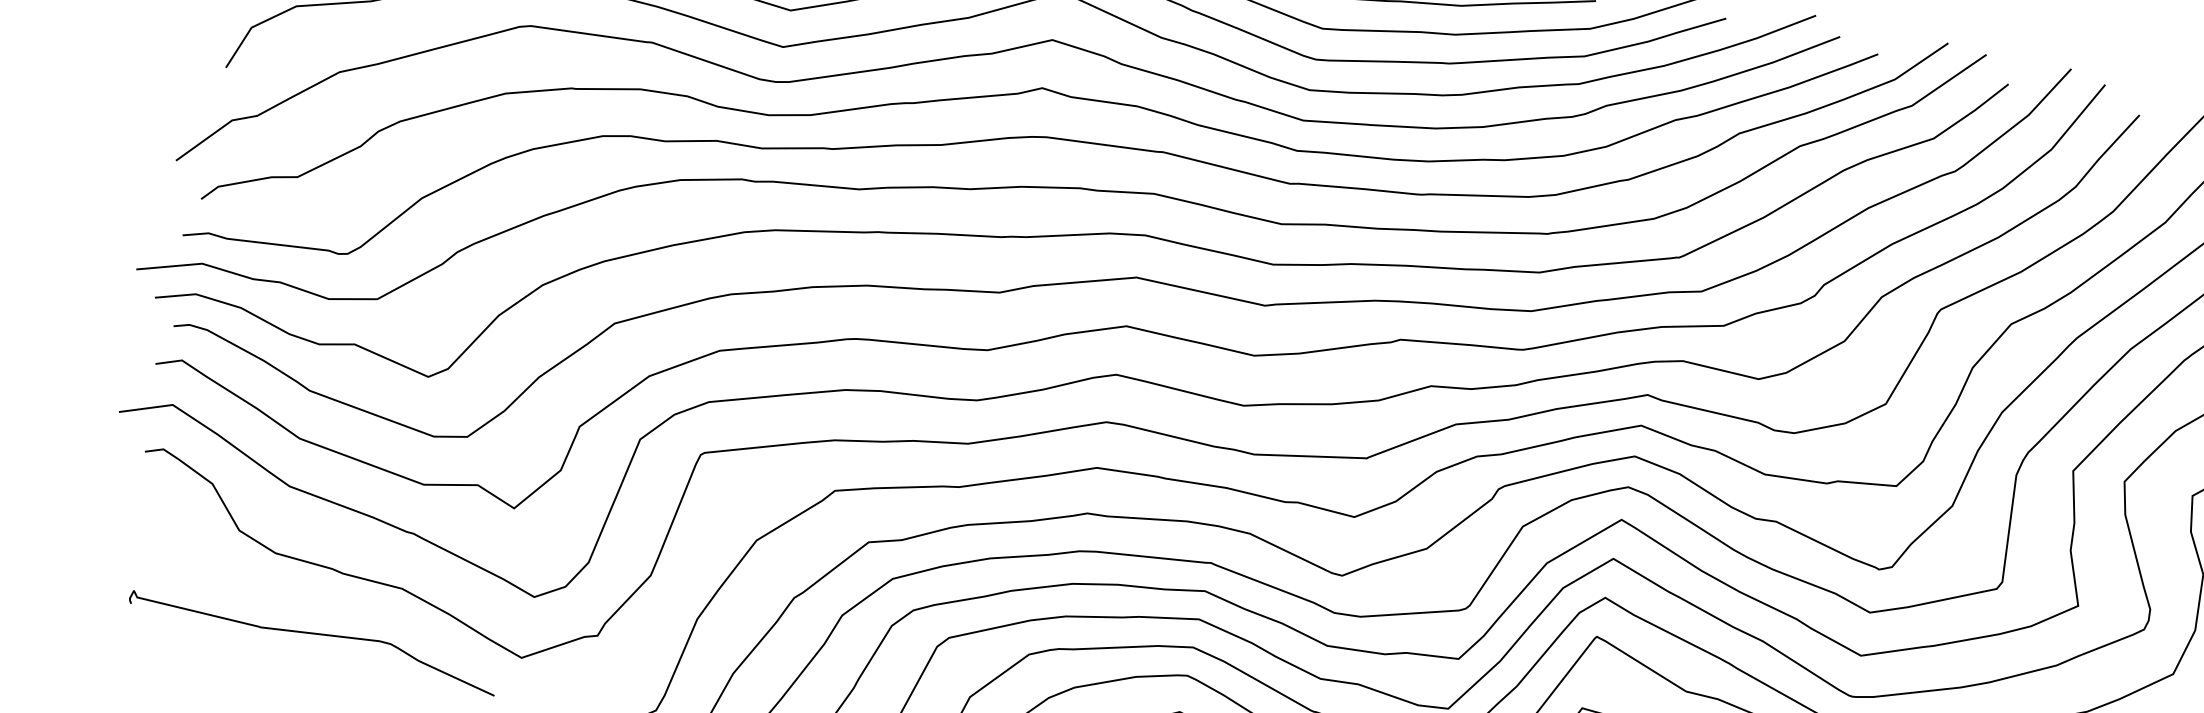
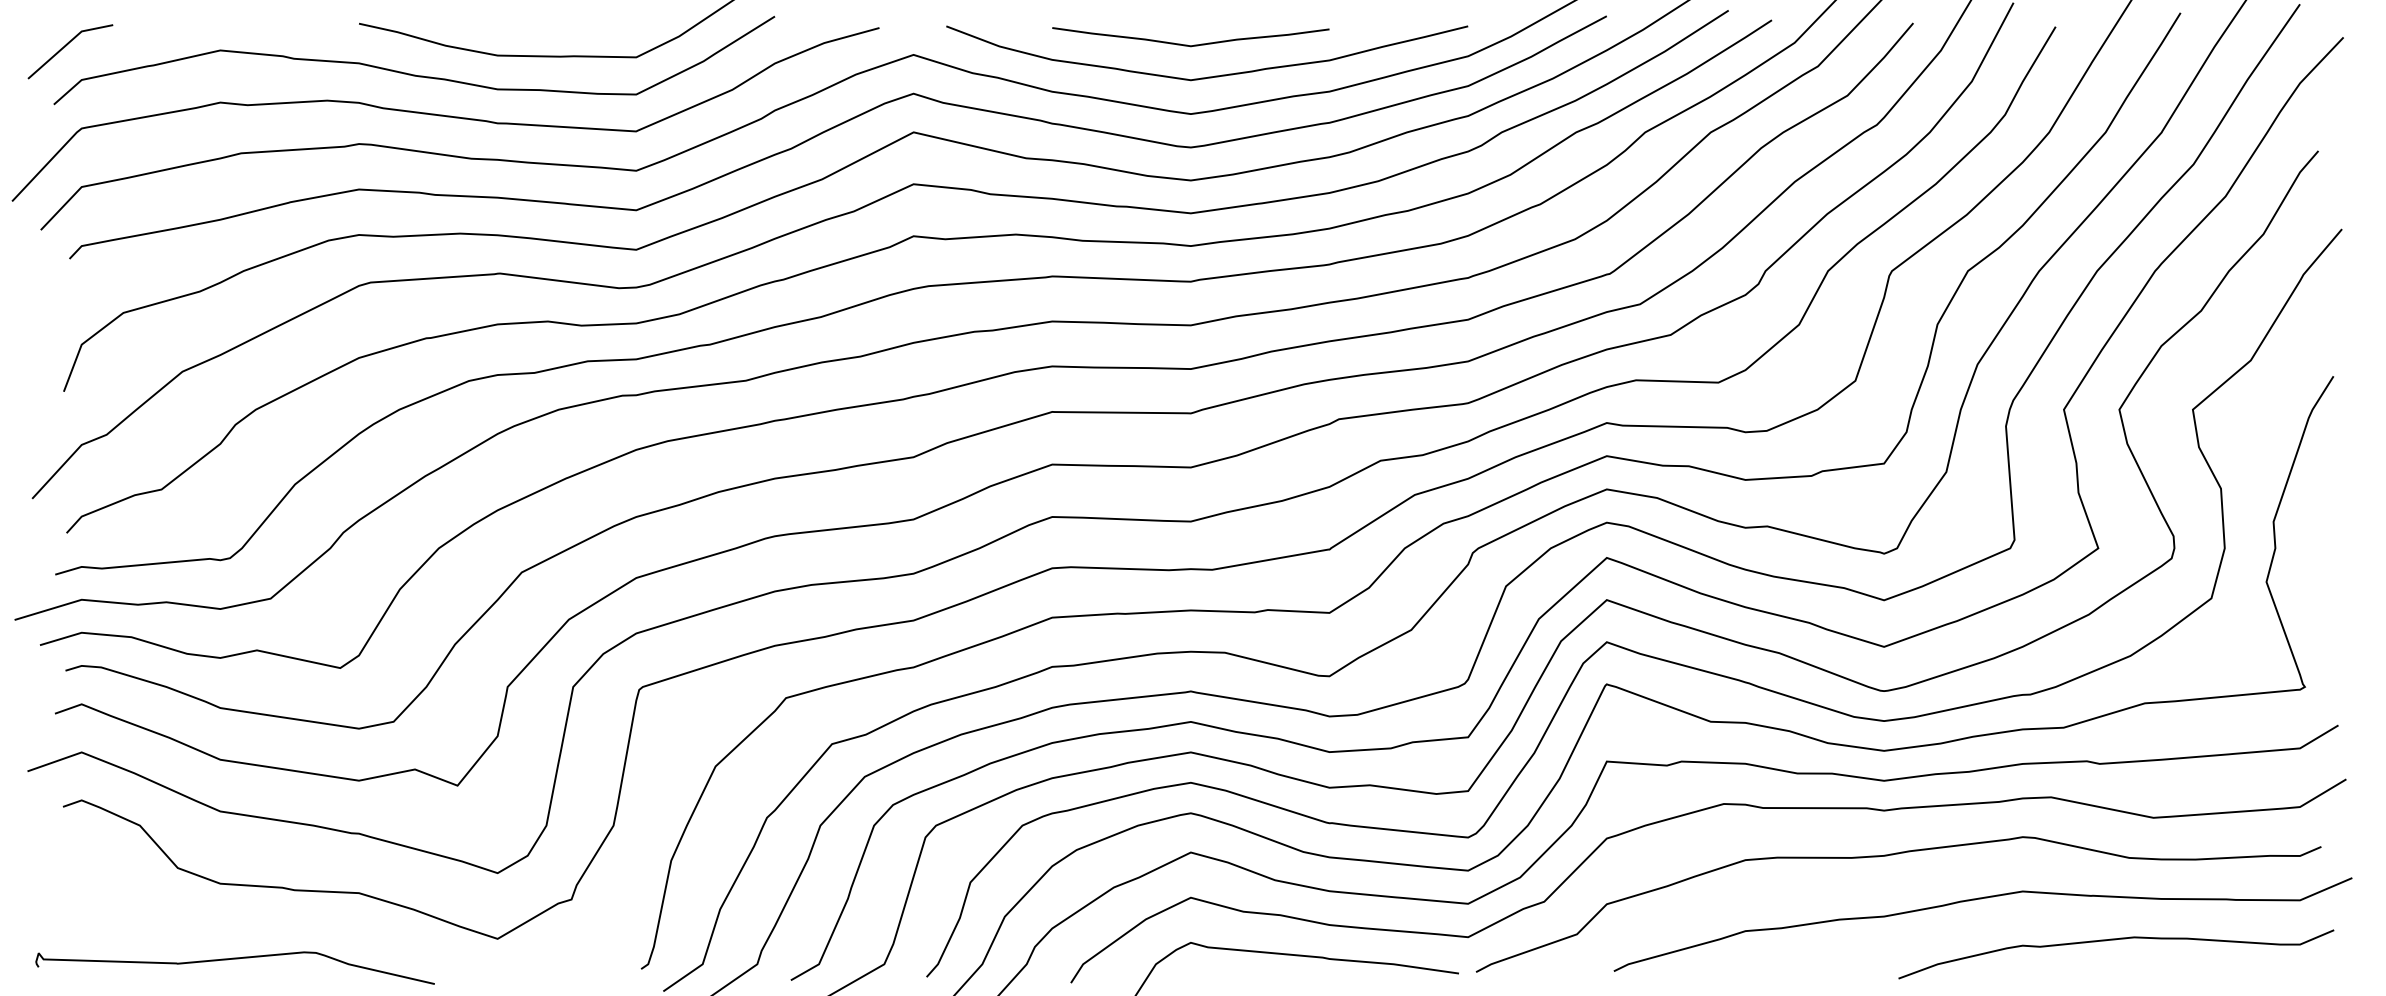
curve: (313, 634) -> (234, 959), moved

